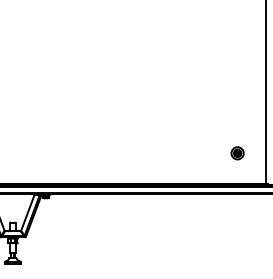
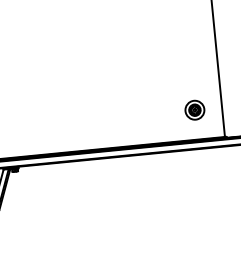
part: (237, 153) -> (194, 110), size x1.6

